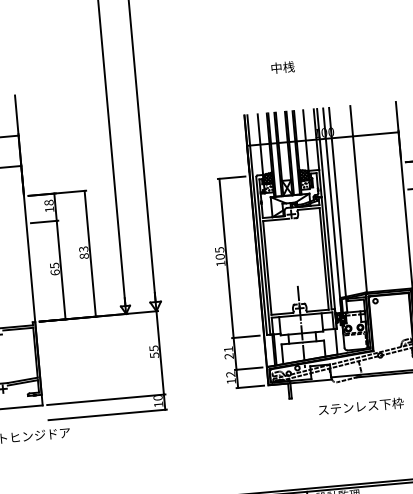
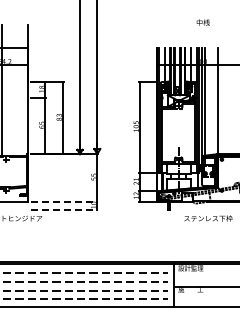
text: (281, 67) -> (202, 22), moved
line: (106, 399) -> (64, 201), solid -> dashed
line: (107, 414) -> (64, 210), solid -> dashed

